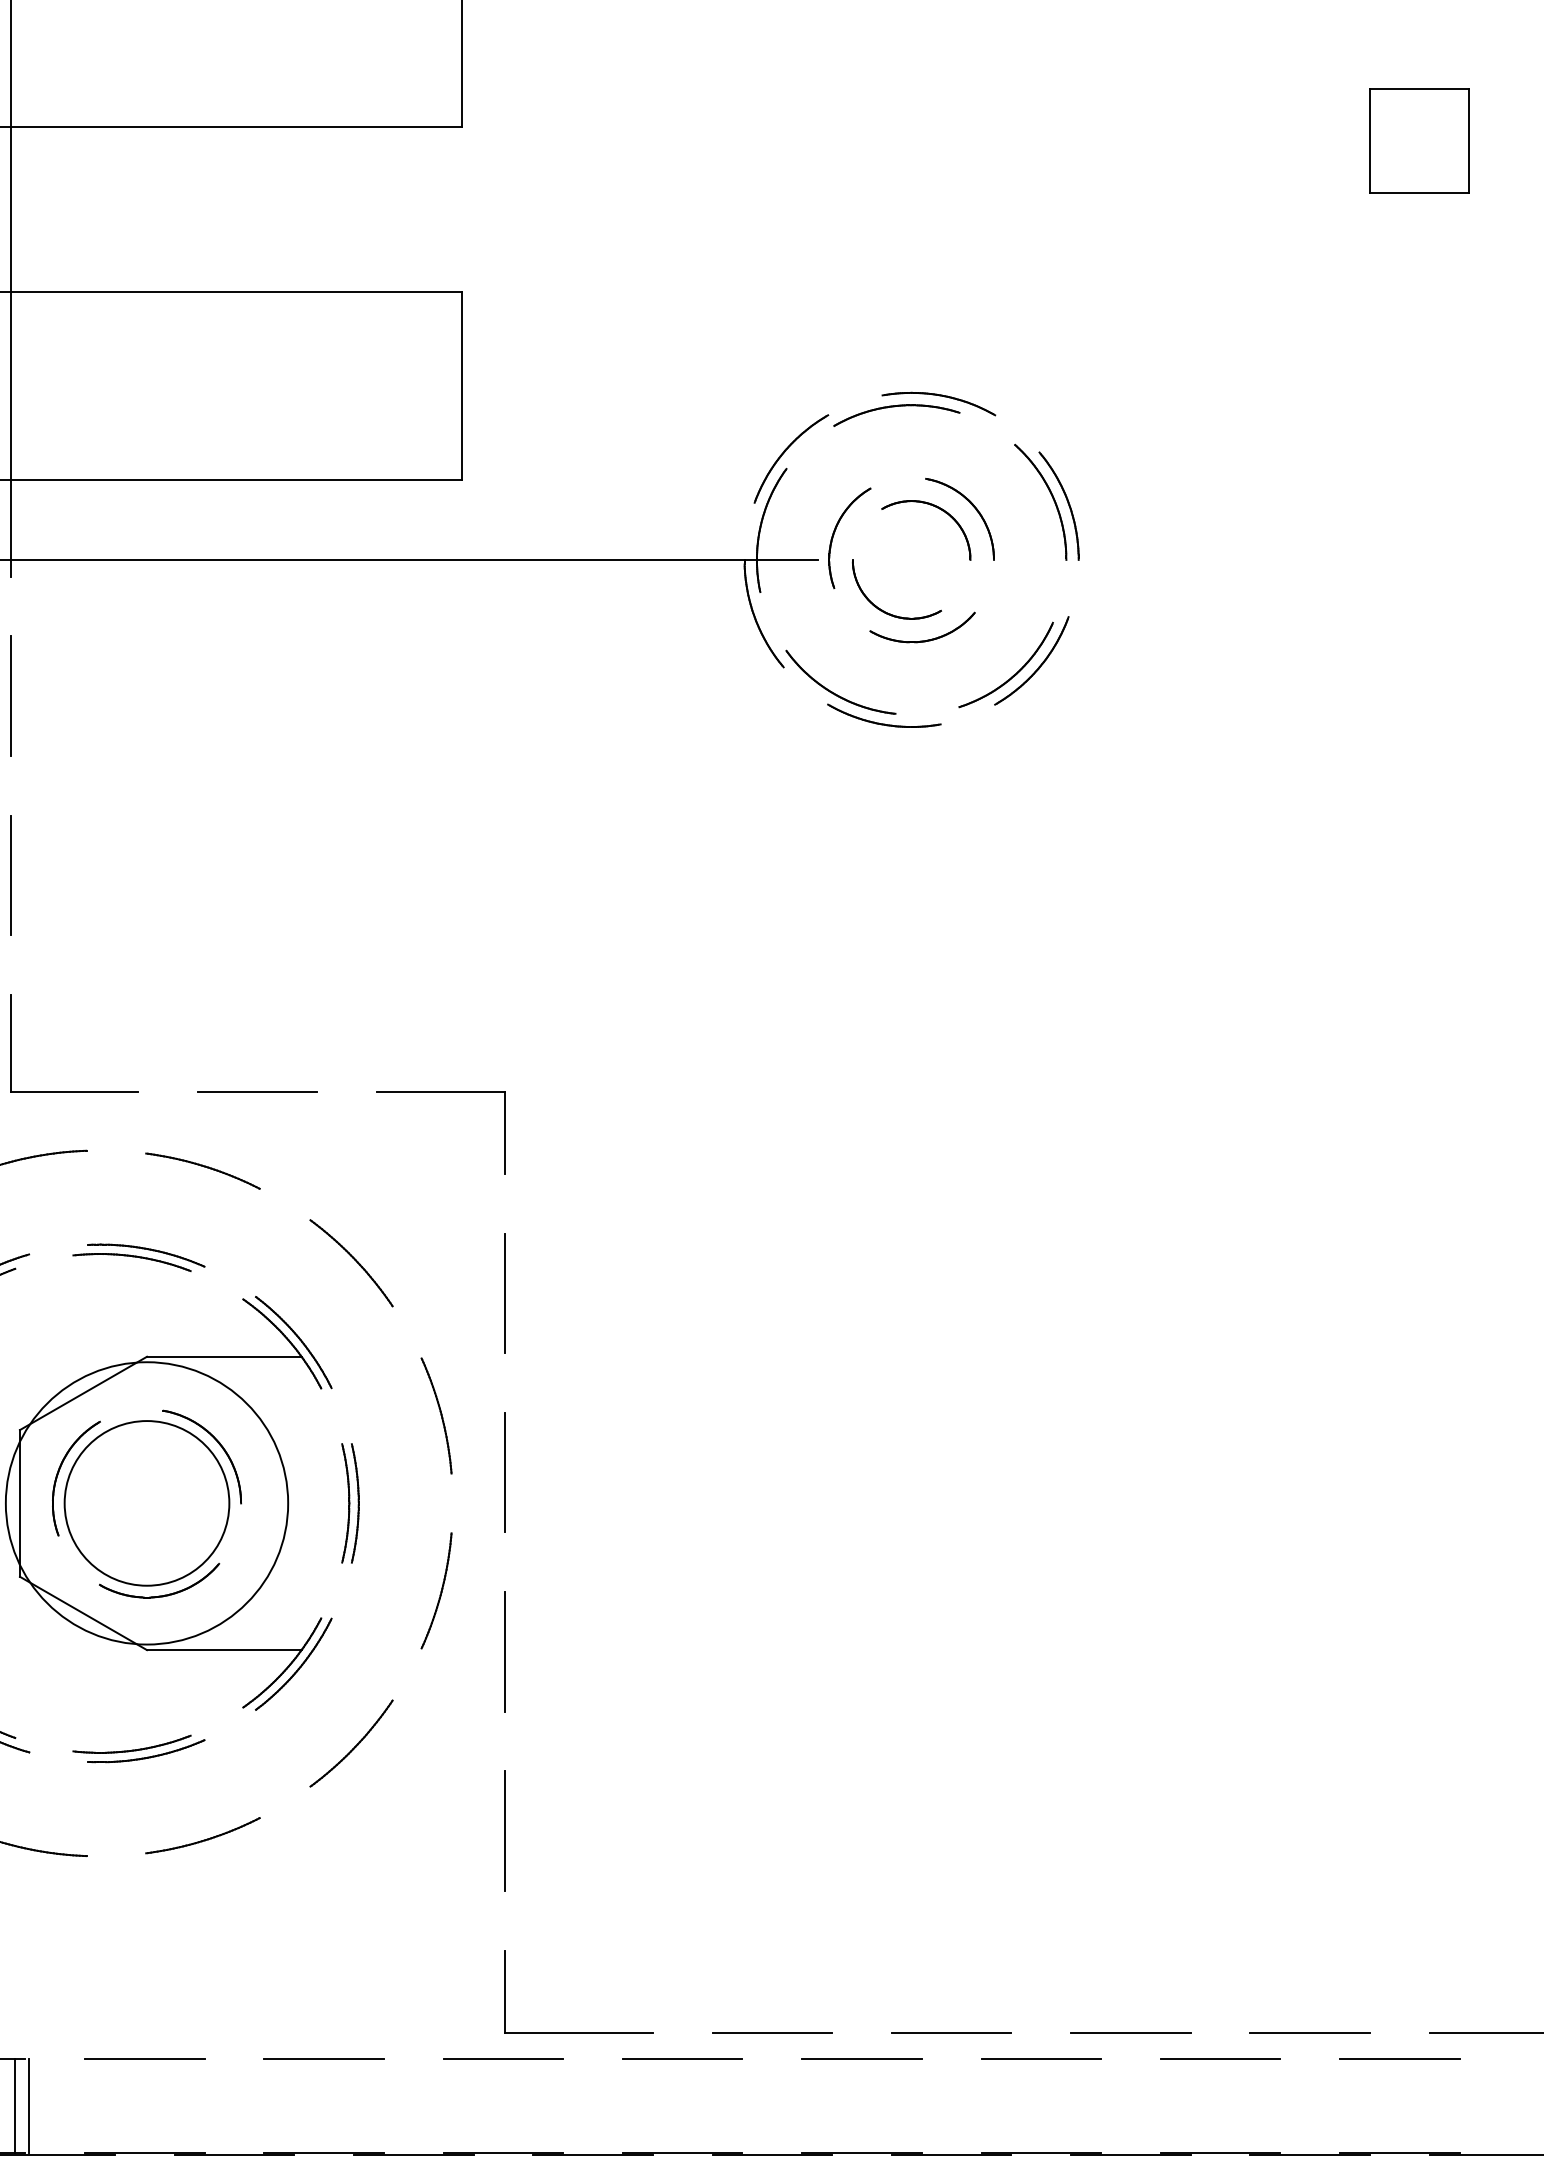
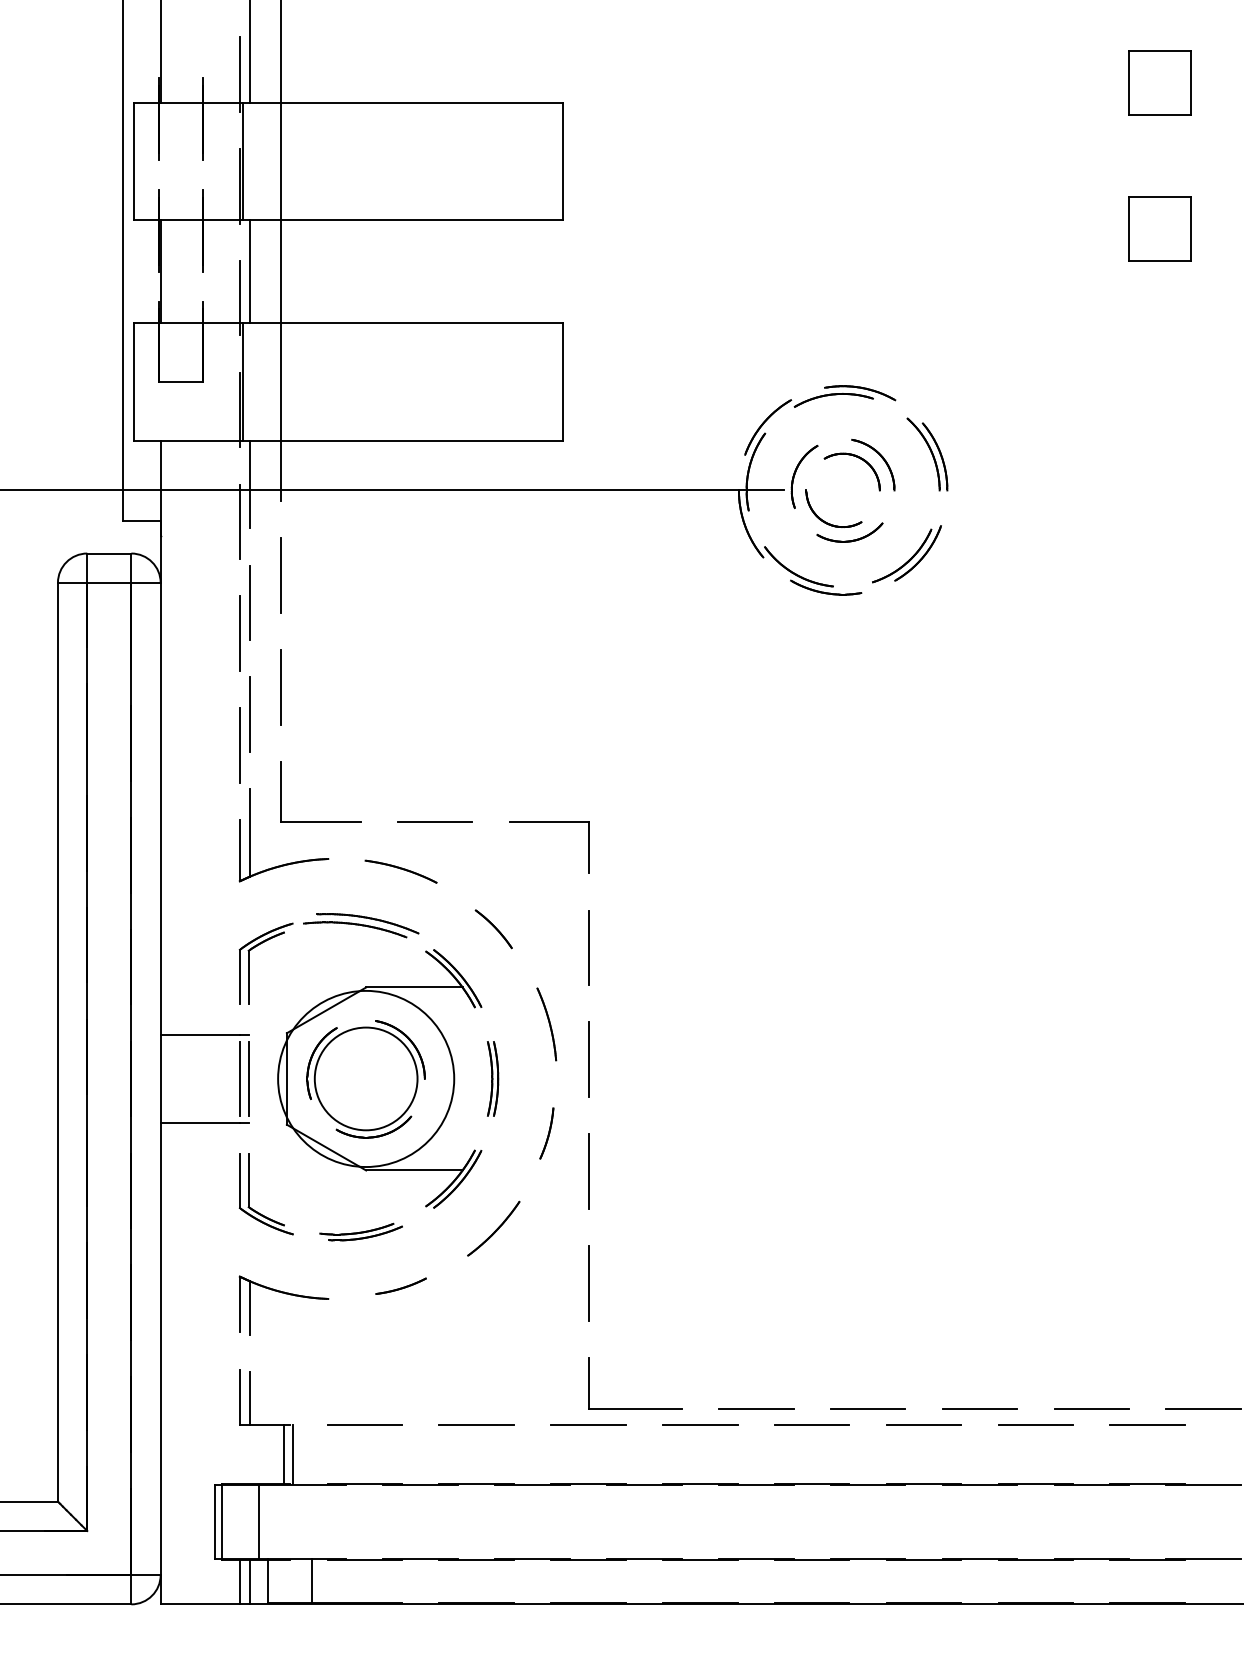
part: (137, 1257) -> (360, 925), size x1.4
part: (351, 1263) -> (493, 929), size x0.7
part: (436, 1590) -> (546, 1133), size x0.7
part: (202, 1836) -> (400, 1286), size x0.7

